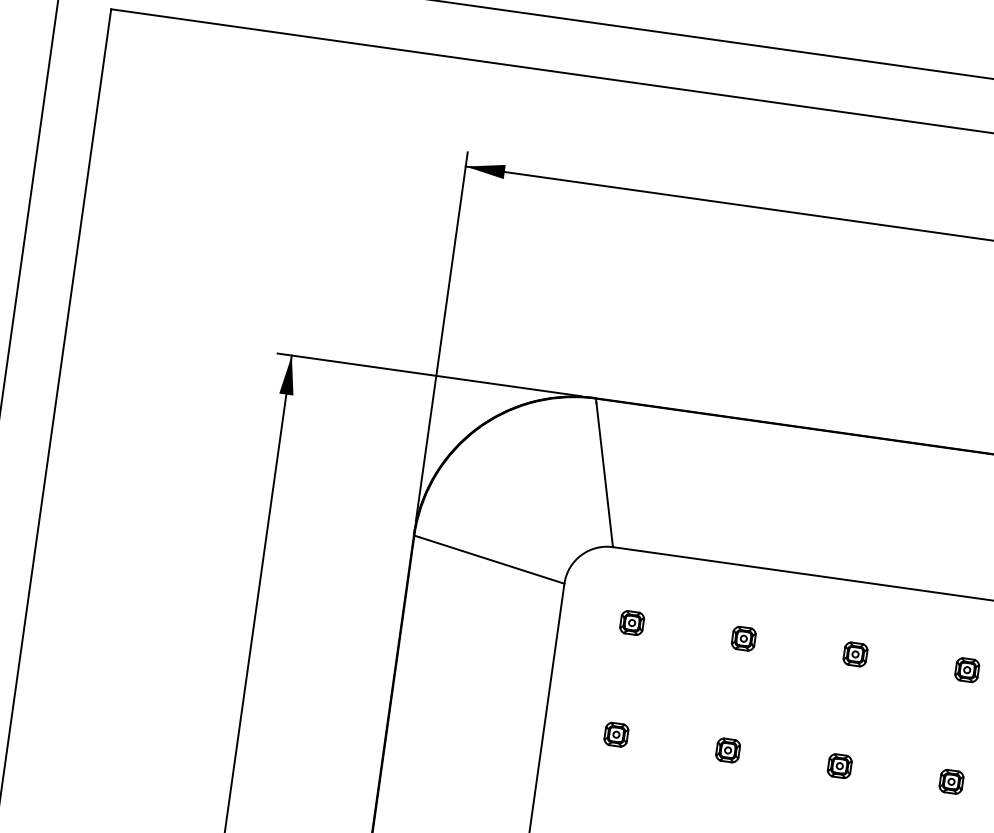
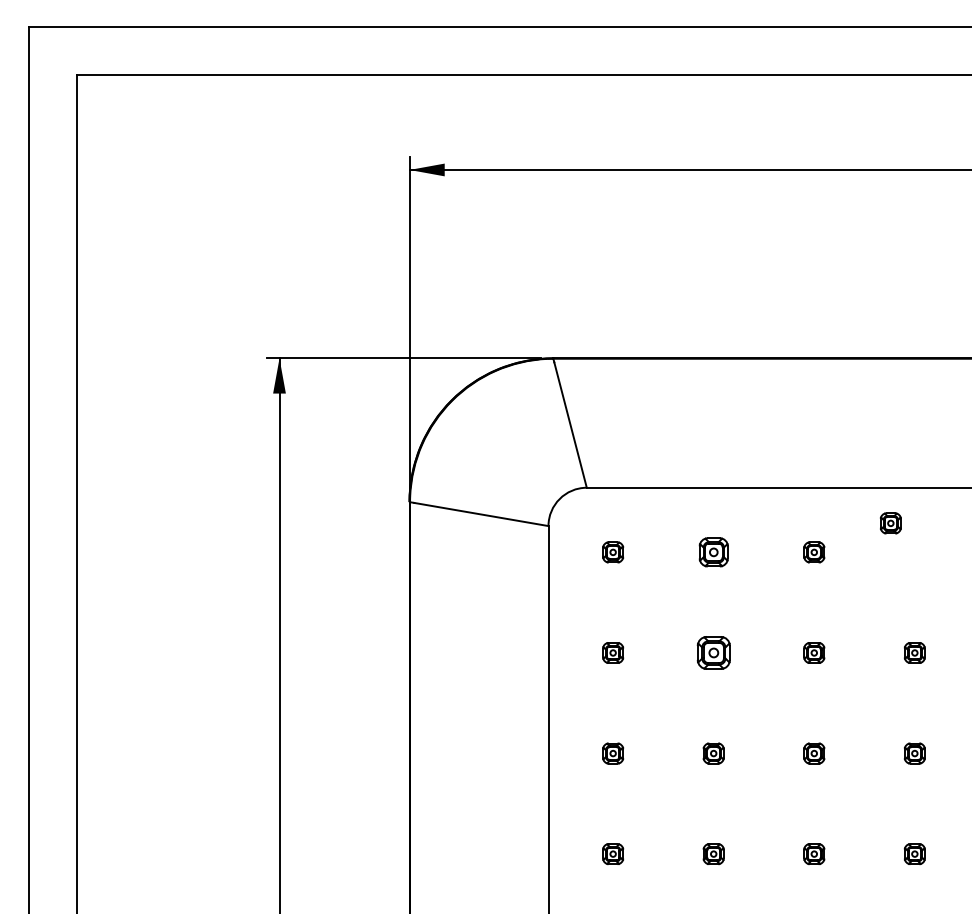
part: (743, 638) -> (713, 552), size x1.4
part: (966, 670) -> (890, 523), moved
part: (727, 749) -> (713, 652), size x1.6

